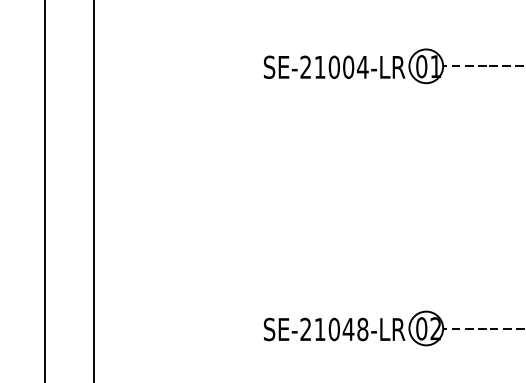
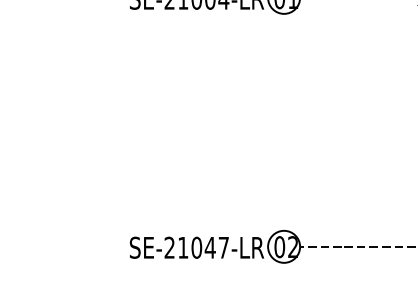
text: (362, 329) -> (223, 247), SE-21048-LR -> SE-21047-LR

